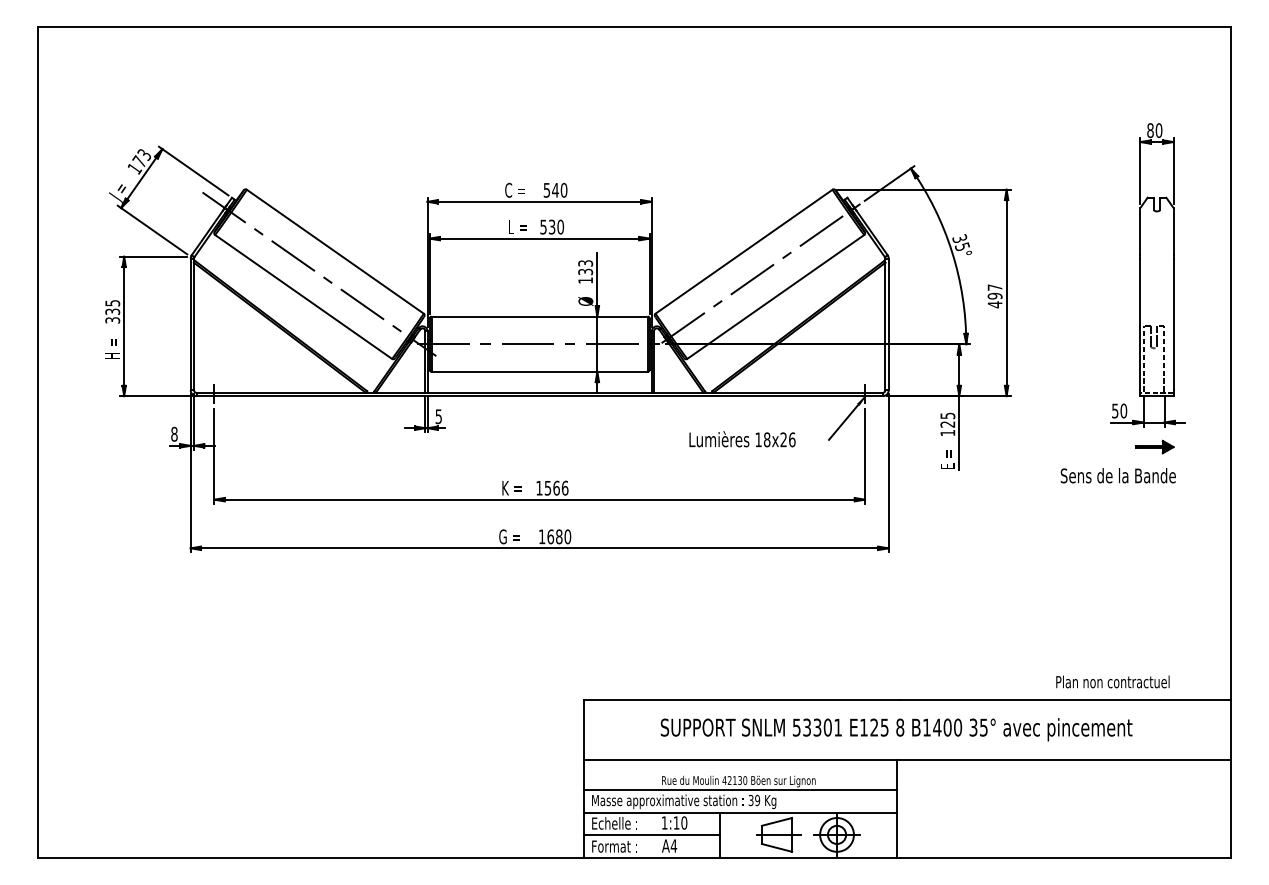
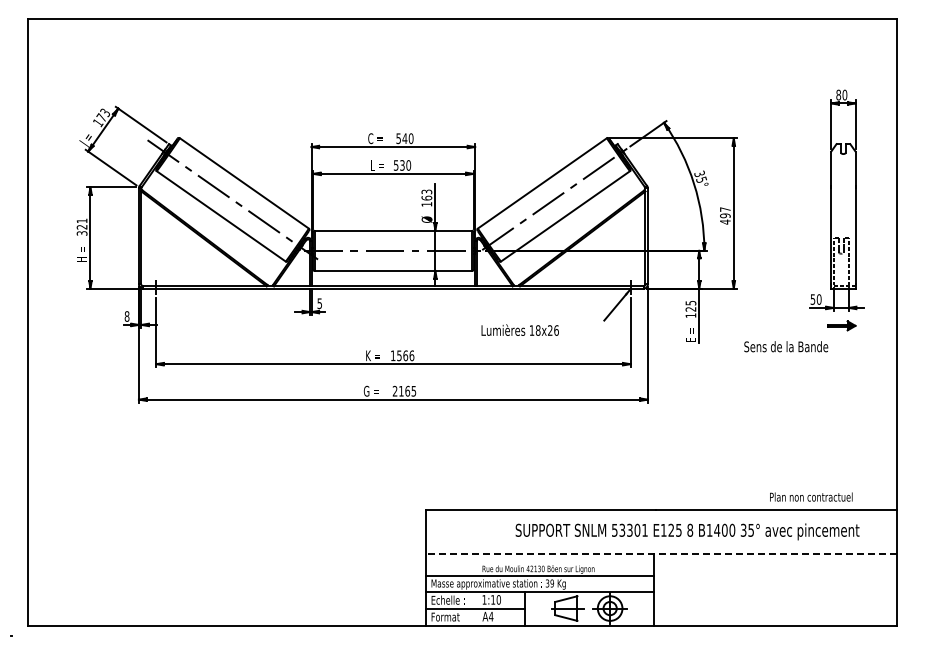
text: (585, 271) -> (426, 197), 133 -> 163
text: (111, 306) -> (81, 223), 335 -> 321
text: (741, 438) -> (519, 329), moved
text: (1118, 475) -> (786, 346), moved
text: (554, 535) -> (404, 390), 1680 -> 2165
text: (896, 729) -> (687, 531), moved
line: (907, 759) -> (661, 553), solid -> dashed

